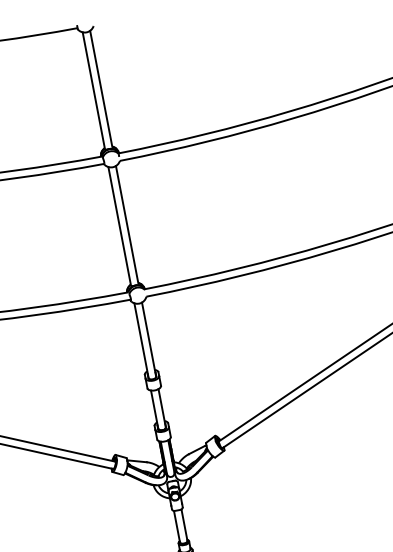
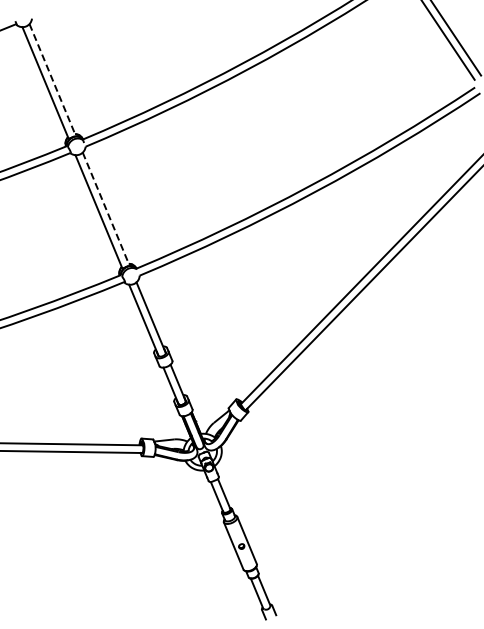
line: (101, 89) -> (52, 79), solid -> dashed
line: (126, 224) -> (105, 208), solid -> dashed

